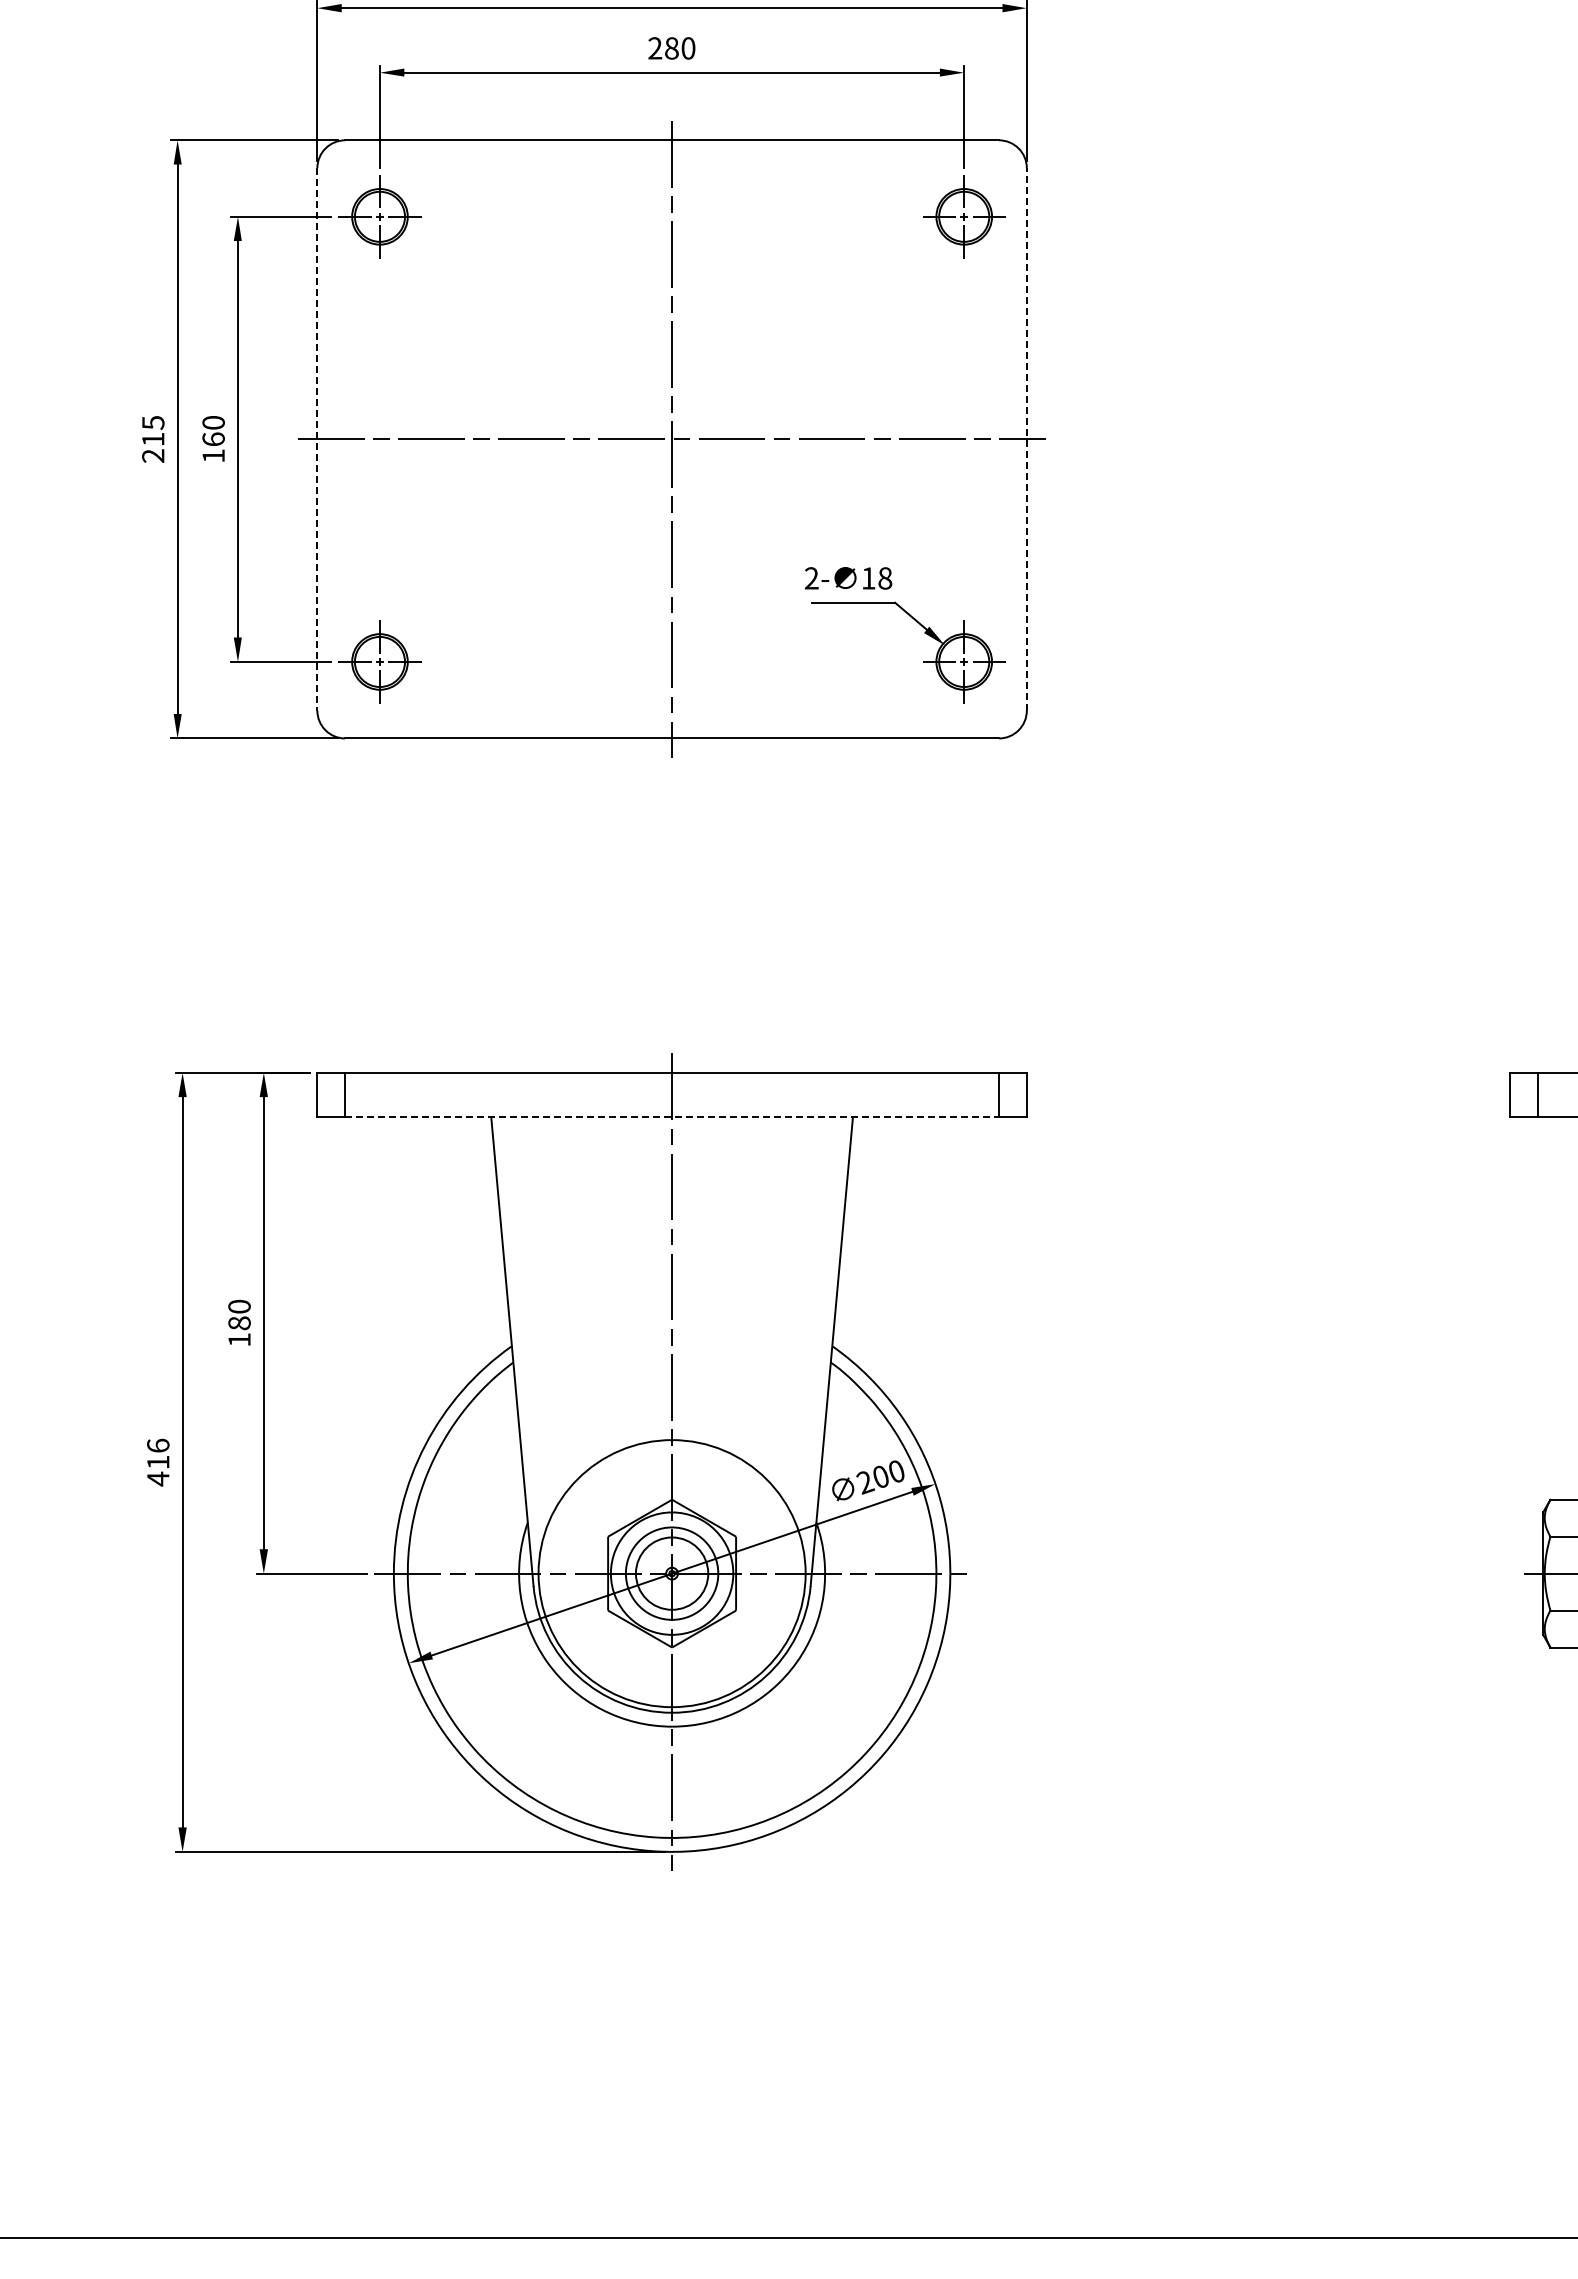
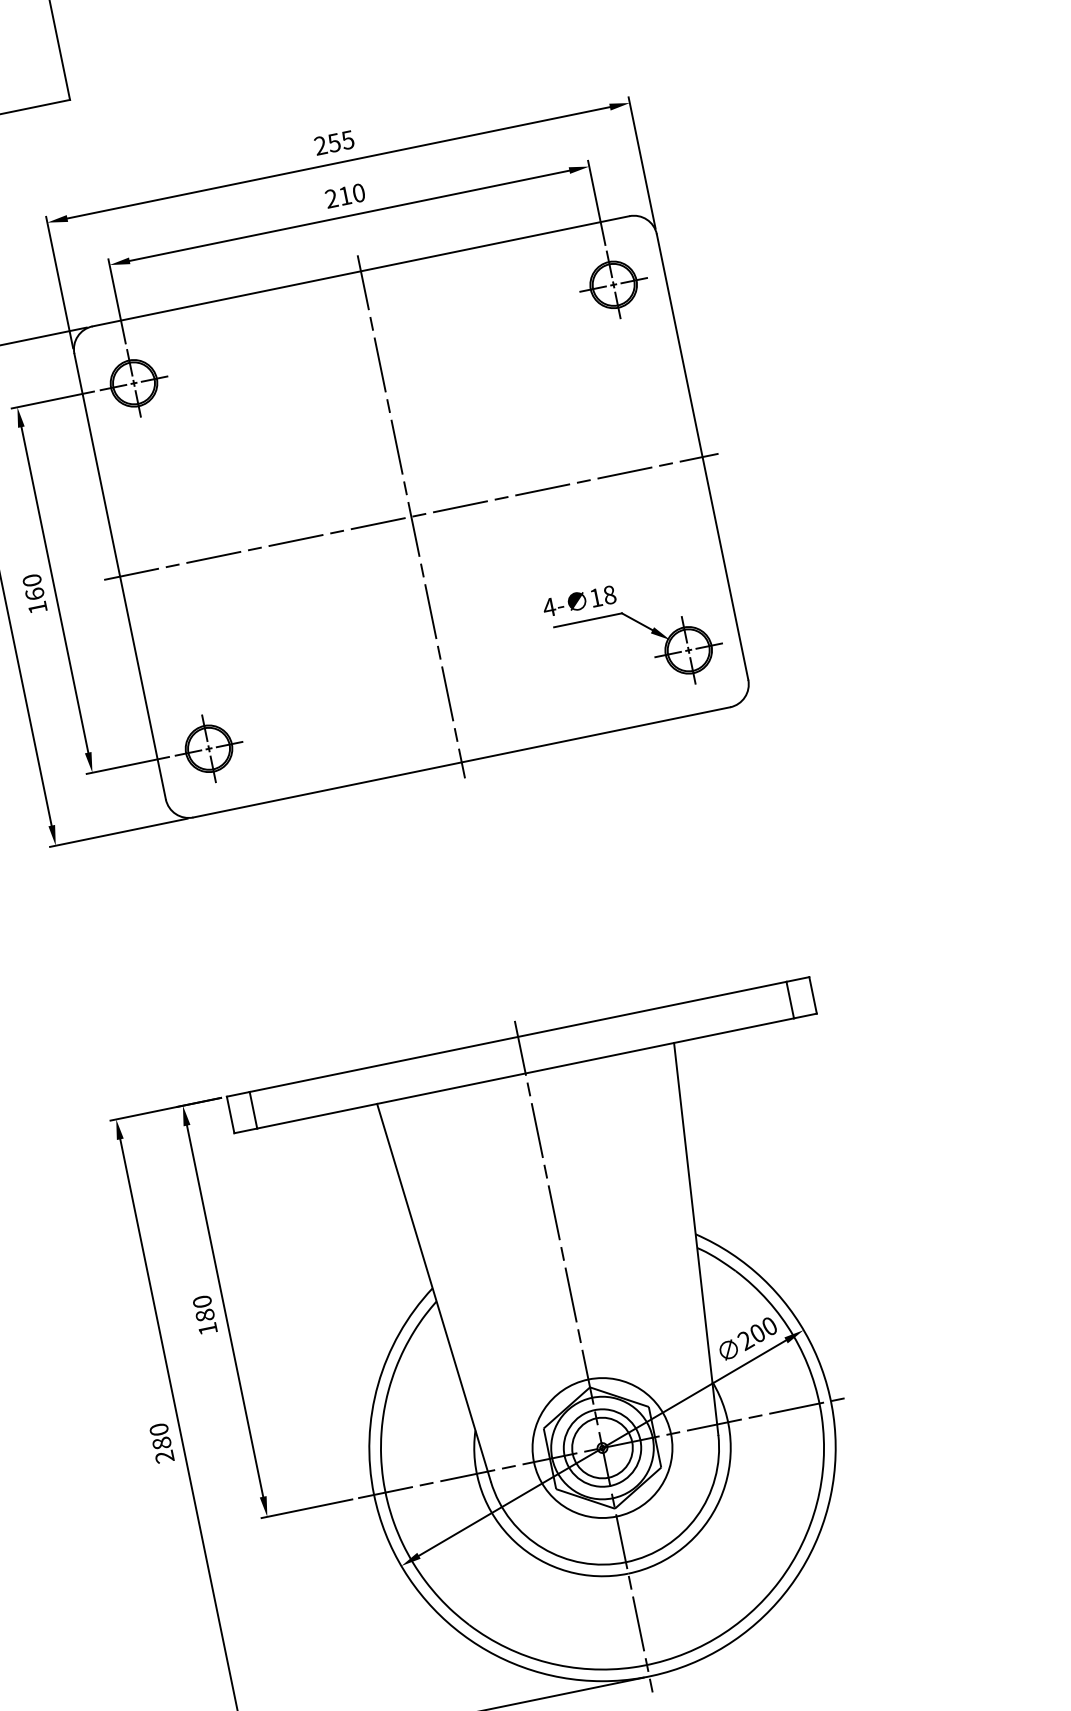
text: (671, 48) -> (344, 196), 280 -> 210
line: (1026, 438) -> (702, 456), dashed -> solid
line: (317, 439) -> (120, 576), dashed -> solid
text: (811, 578) -> (549, 607), 2- -> 4-
line: (672, 1117) -> (525, 1073), dashed -> solid
text: (158, 1462) -> (162, 1443), 416 -> 280
circle: (671, 1573) -> (601, 1448), size x0.62

